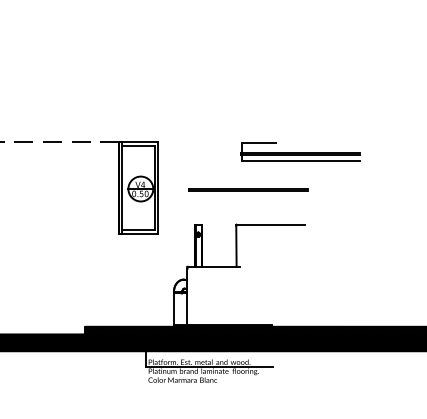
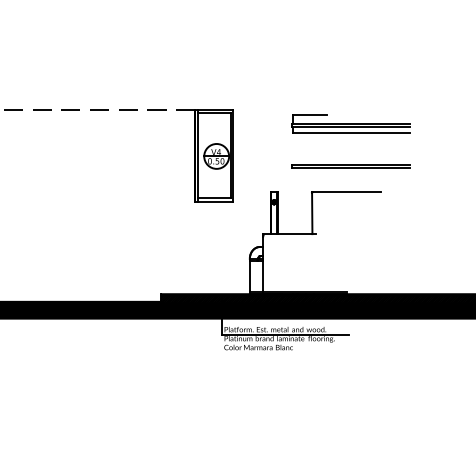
part: (299, 152) -> (350, 123), moved
line: (247, 189) -> (350, 165), moved

